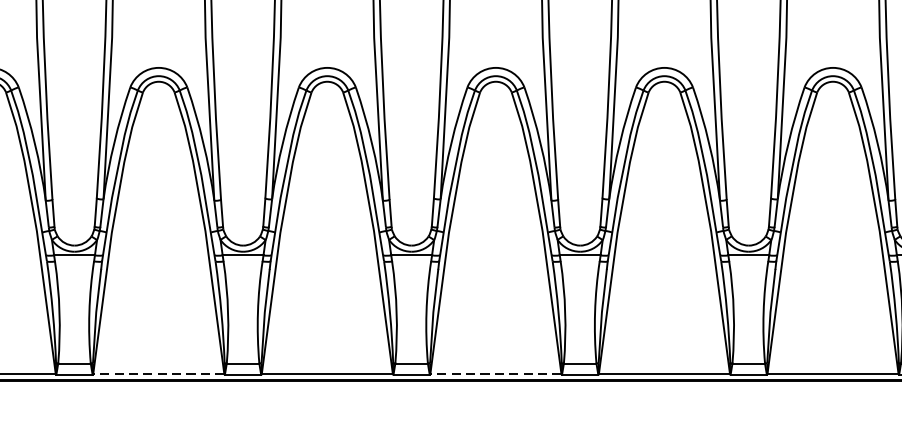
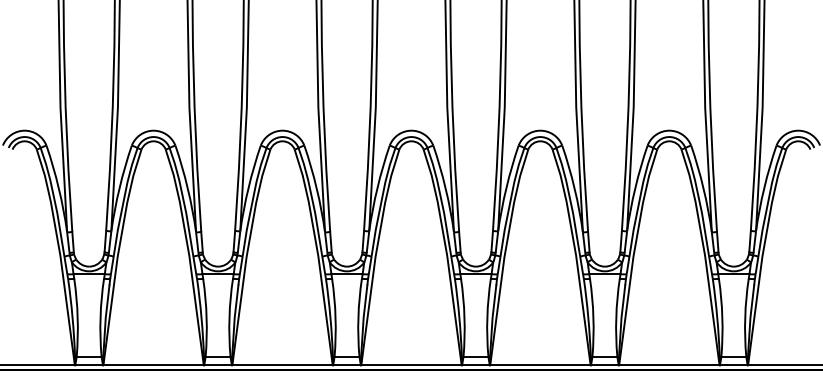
line: (158, 374) -> (153, 365), dashed -> solid
line: (494, 374) -> (410, 365), dashed -> solid

